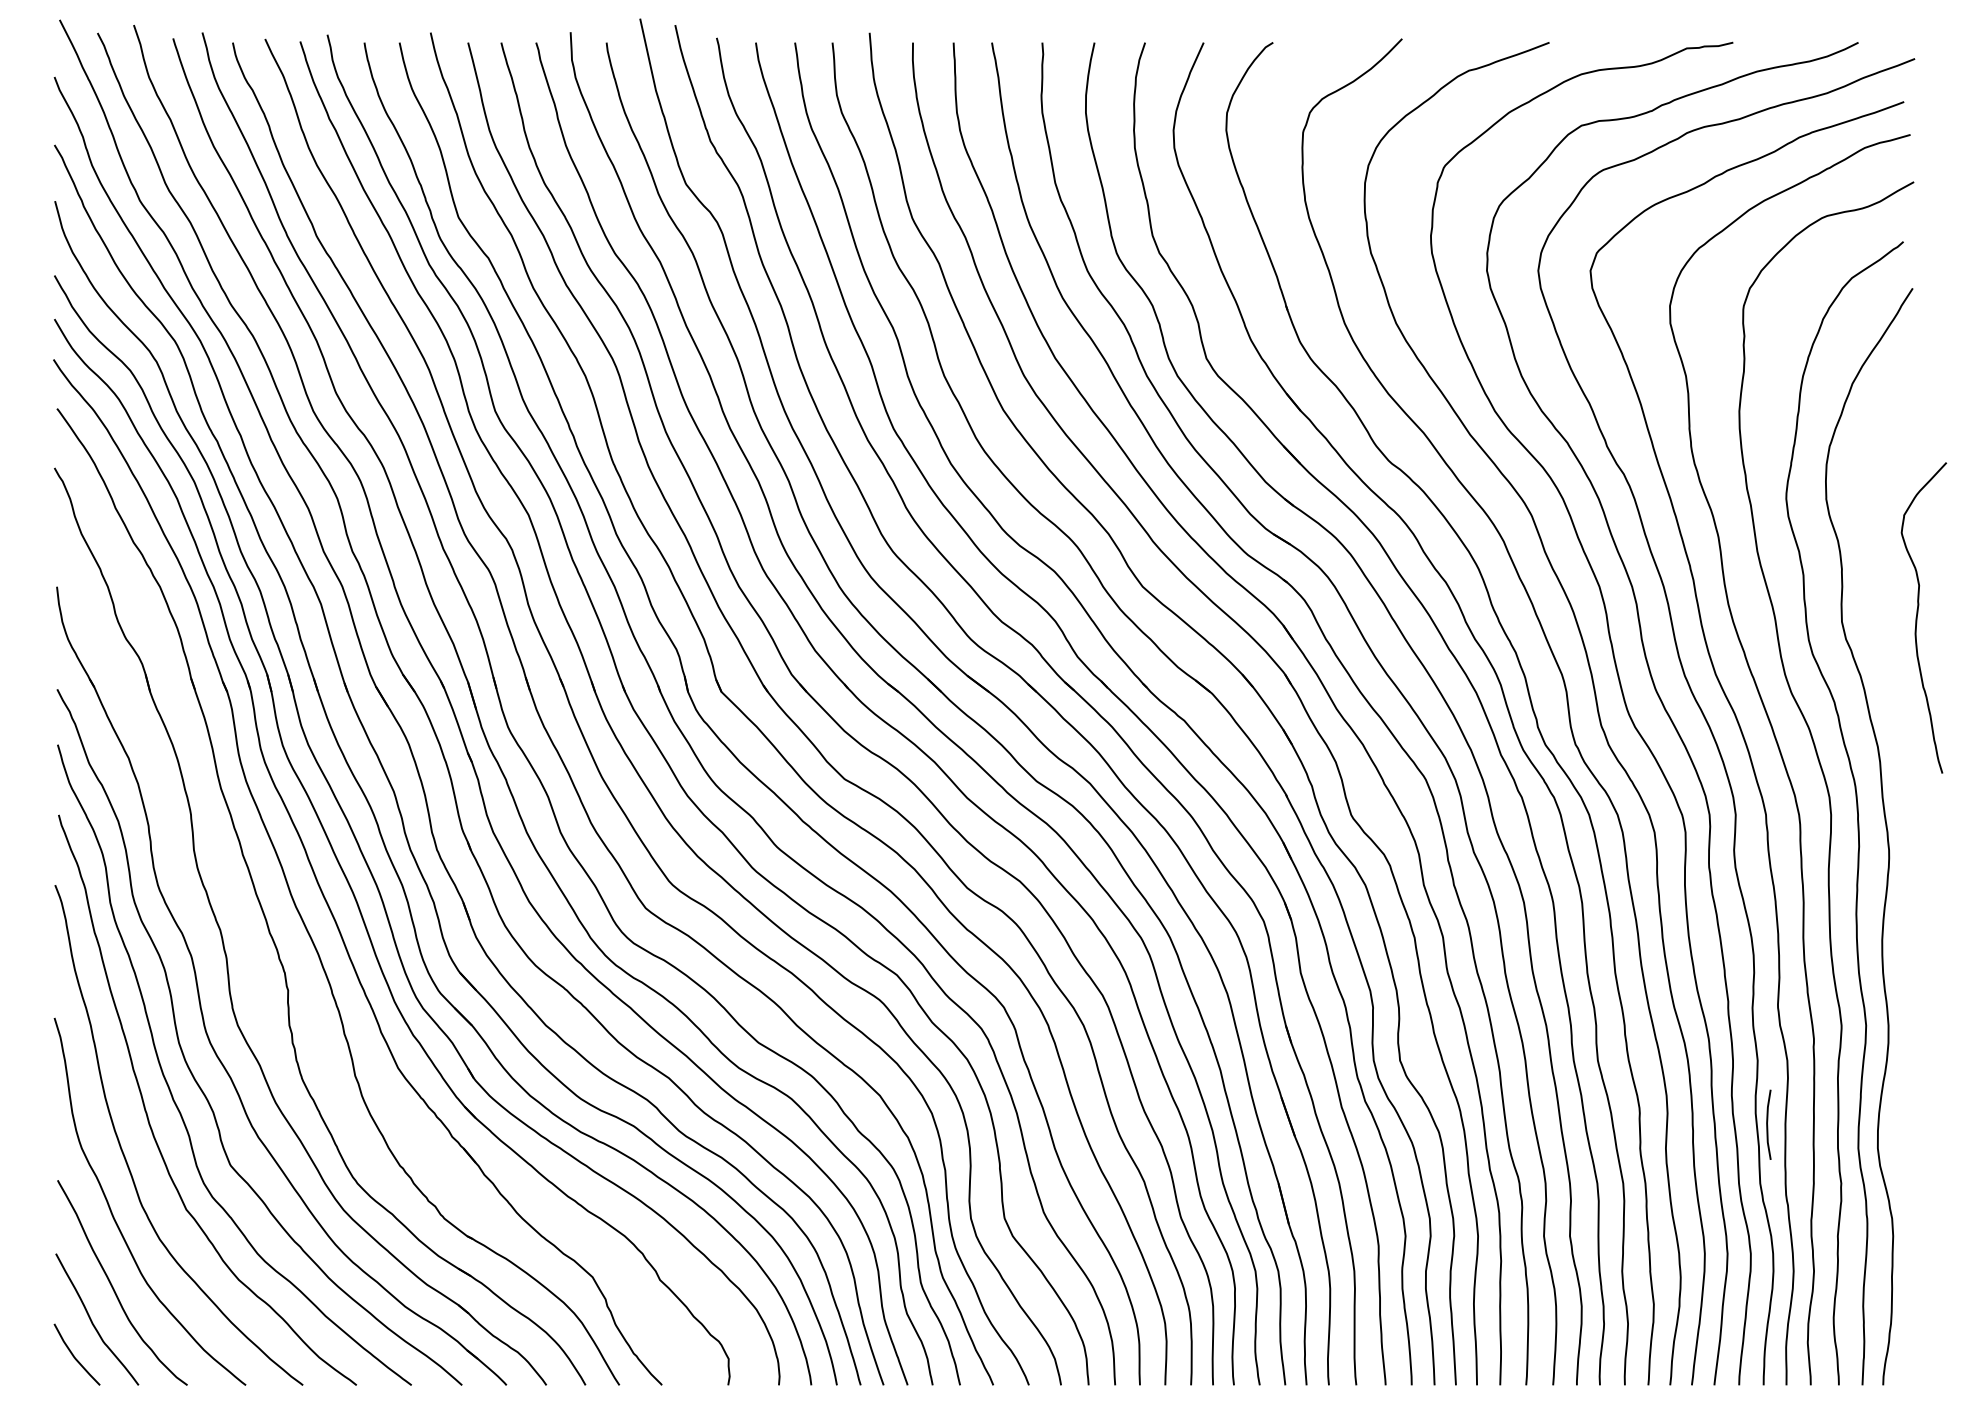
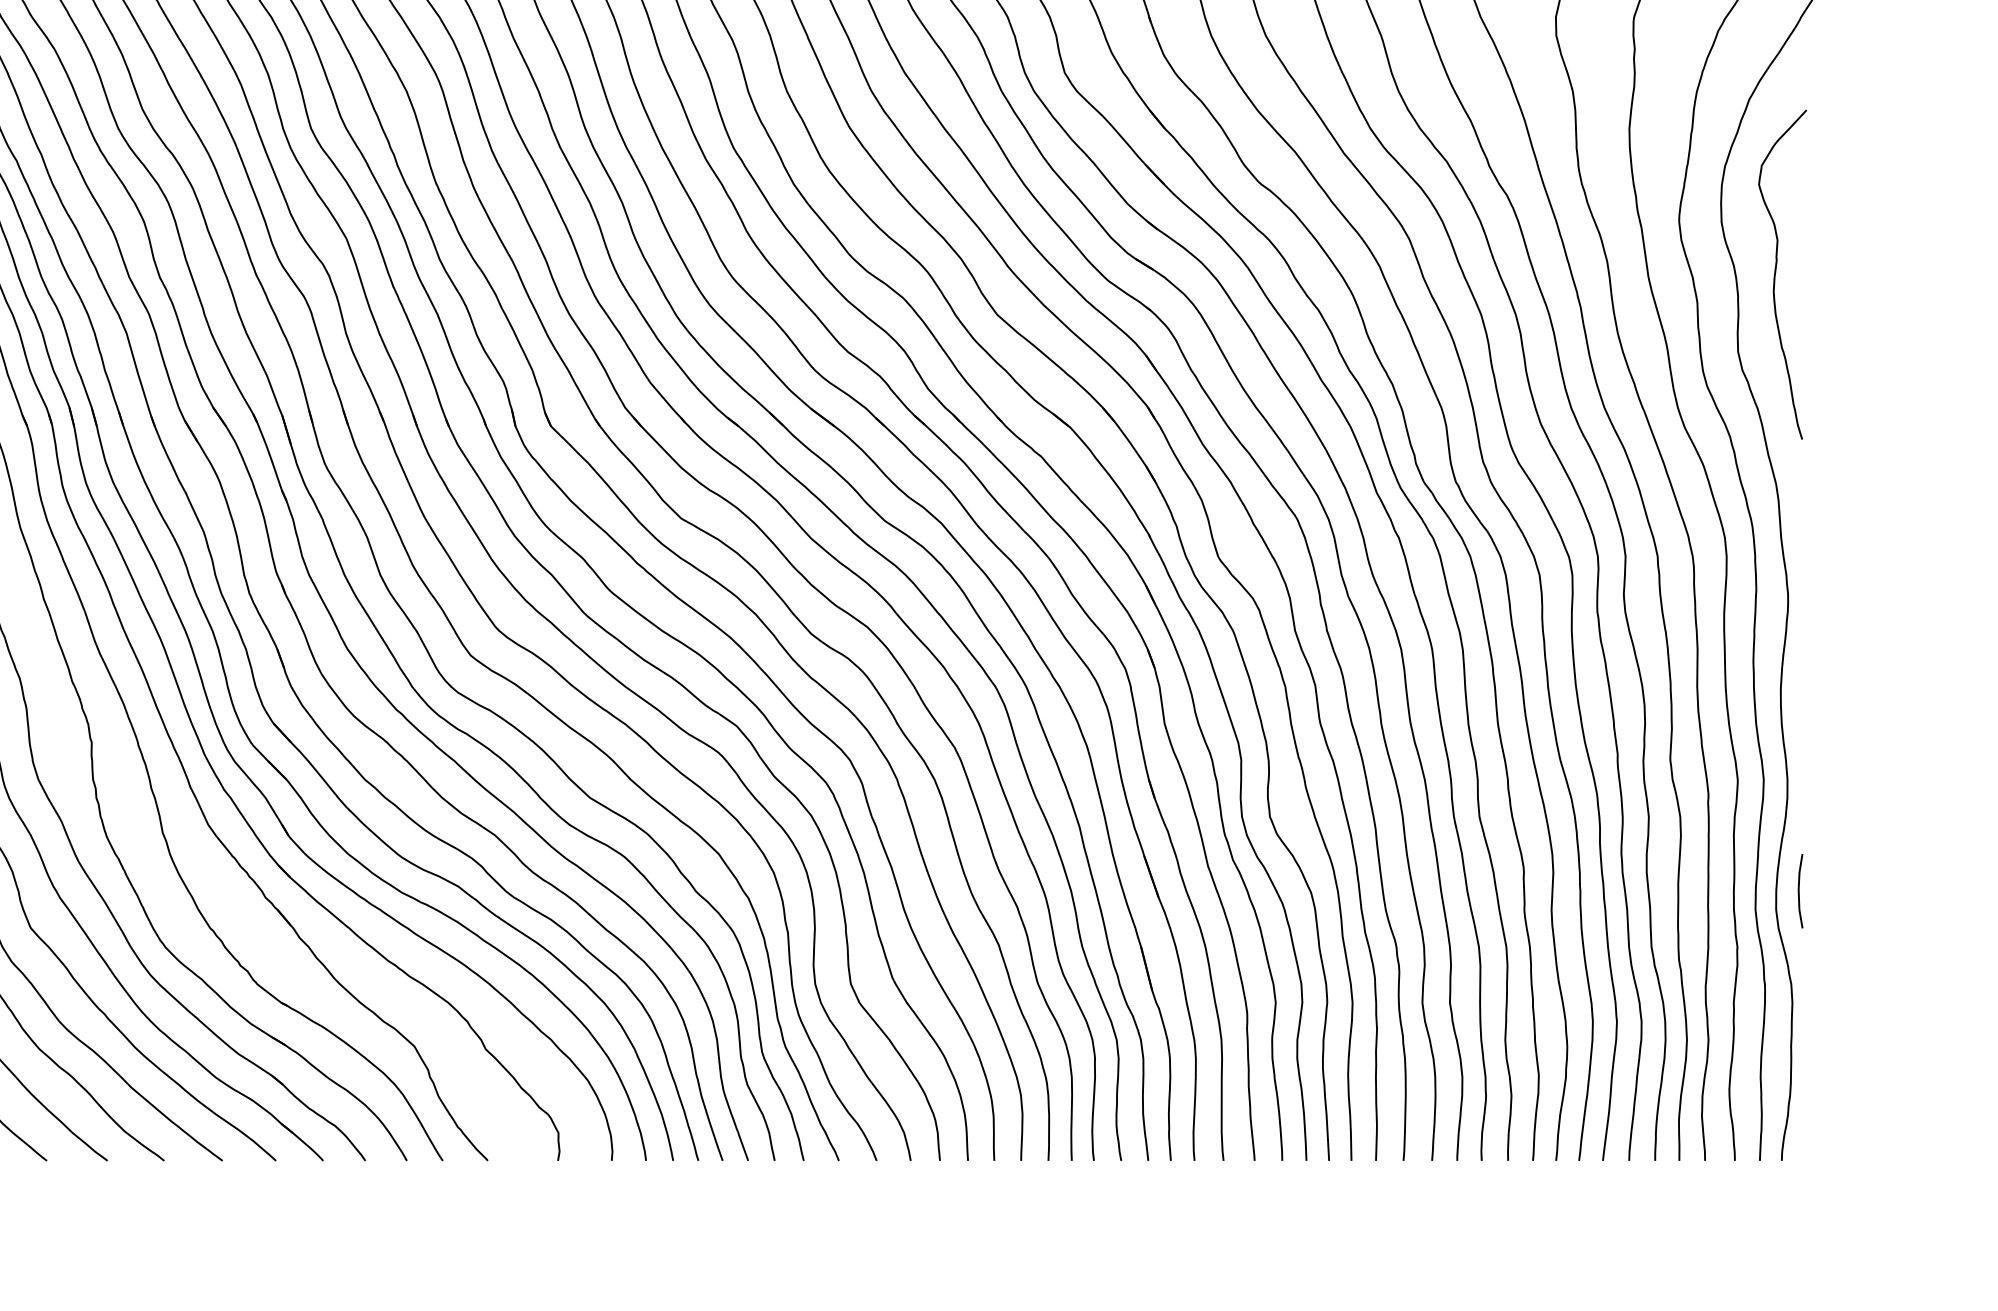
curve: (1917, 617) -> (1775, 274), moved
curve: (1767, 1124) -> (1799, 890), moved

